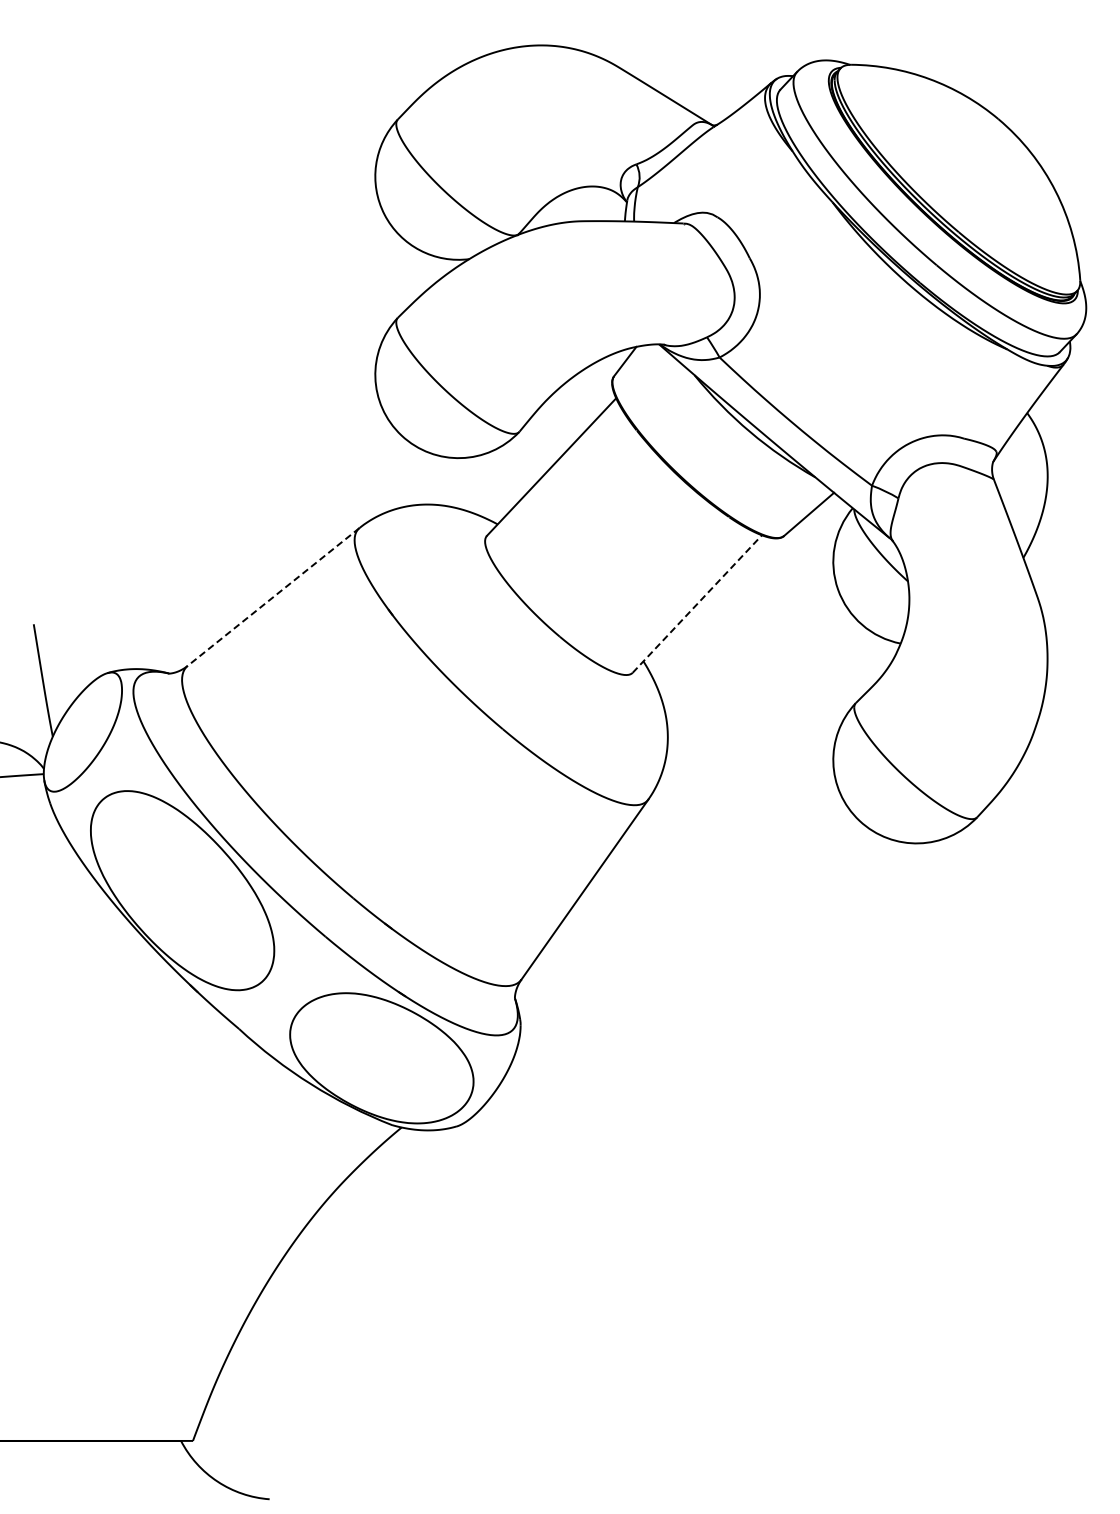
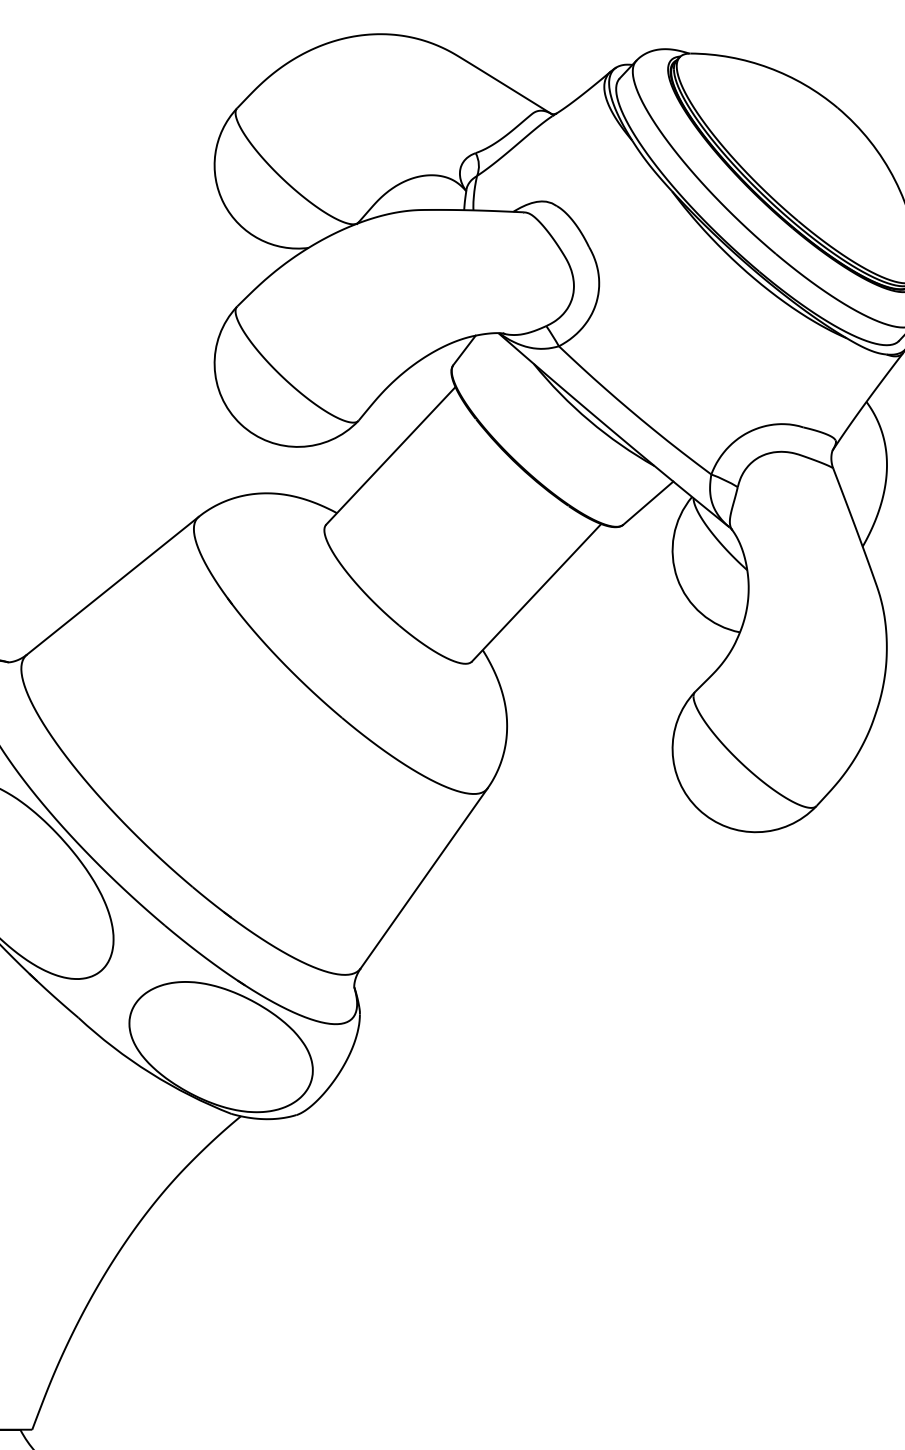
line: (273, 597) -> (112, 586), dashed -> solid
line: (697, 603) -> (536, 592), dashed -> solid

